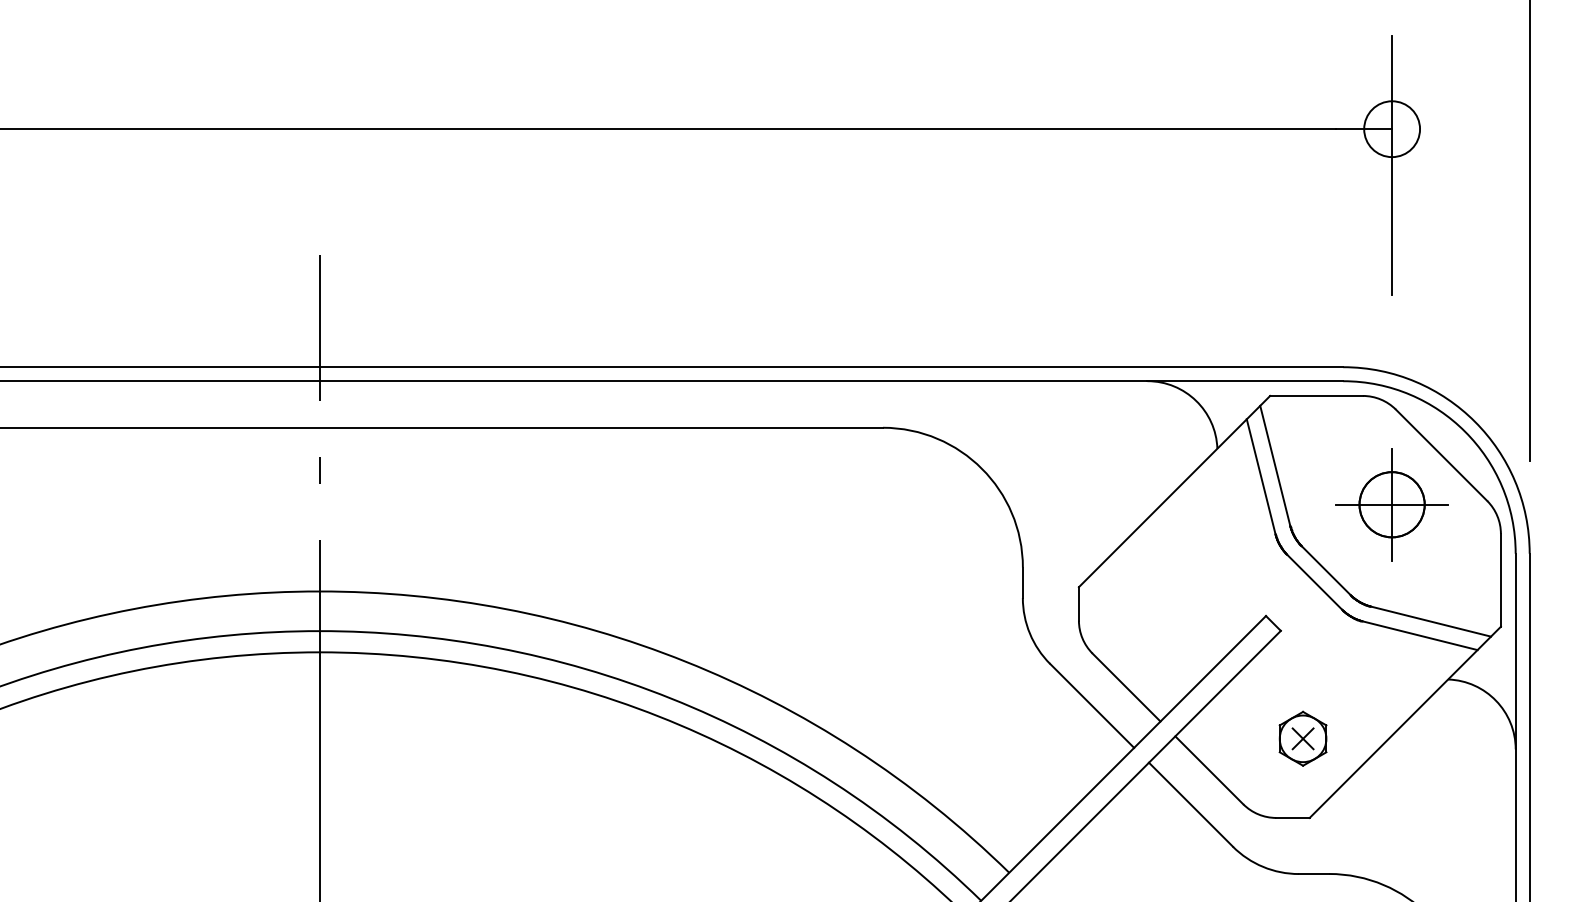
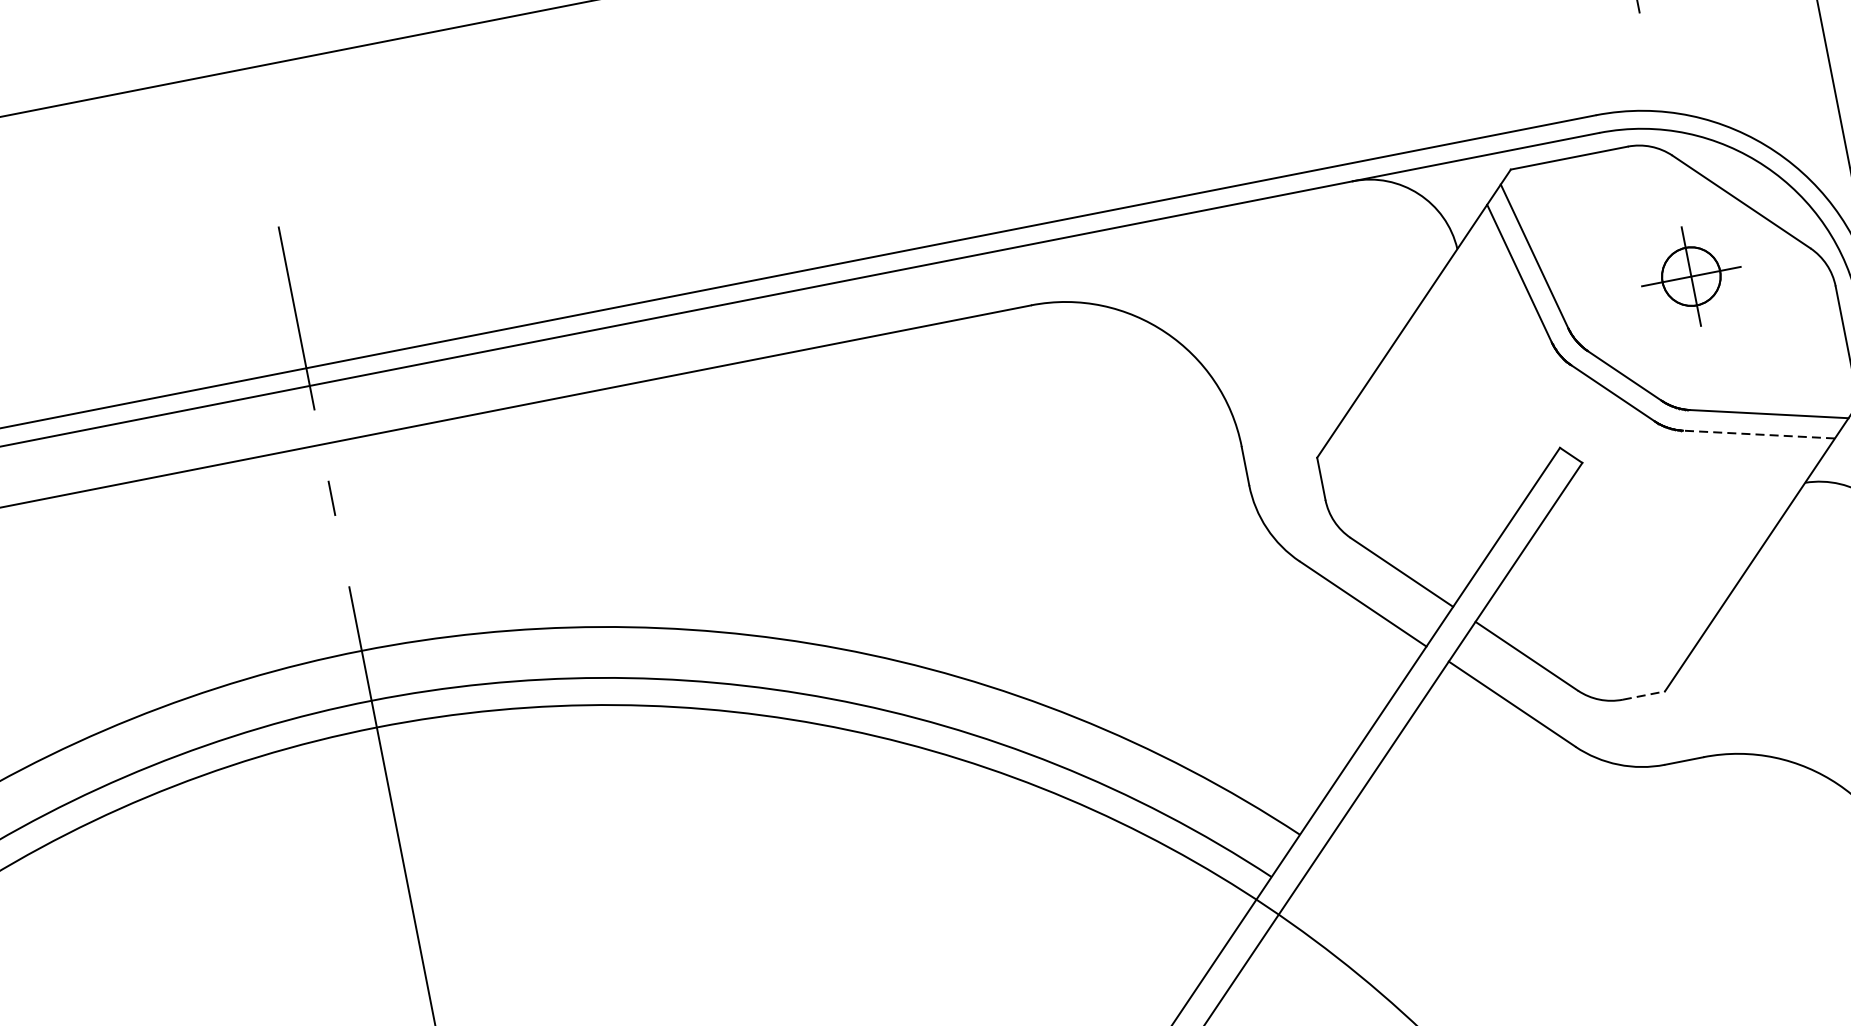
part: (1391, 504) -> (1690, 276), size x0.7
line: (1419, 635) -> (1758, 434), solid -> dashed
part: (1302, 738) -> (1636, 593), removed
line: (1293, 817) -> (1644, 694), solid -> dashed

